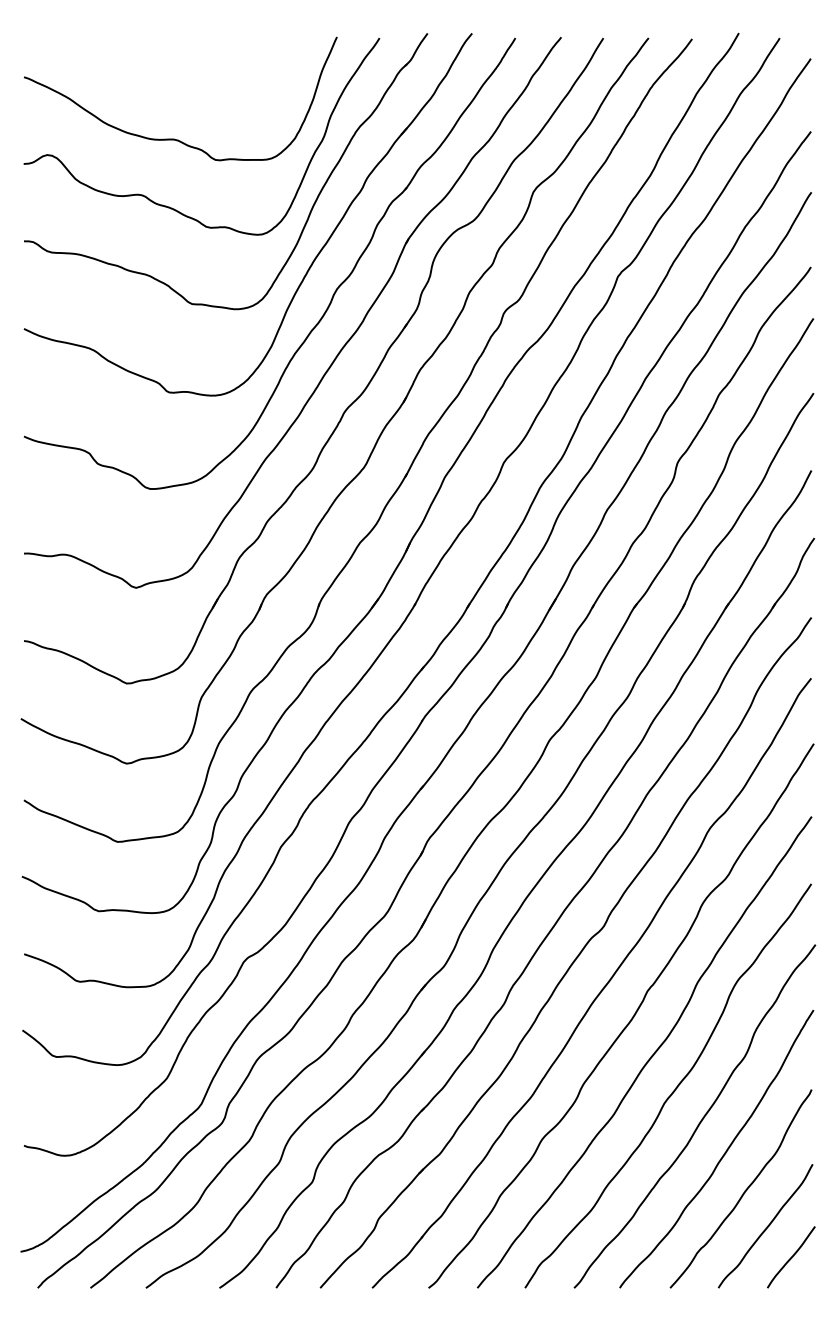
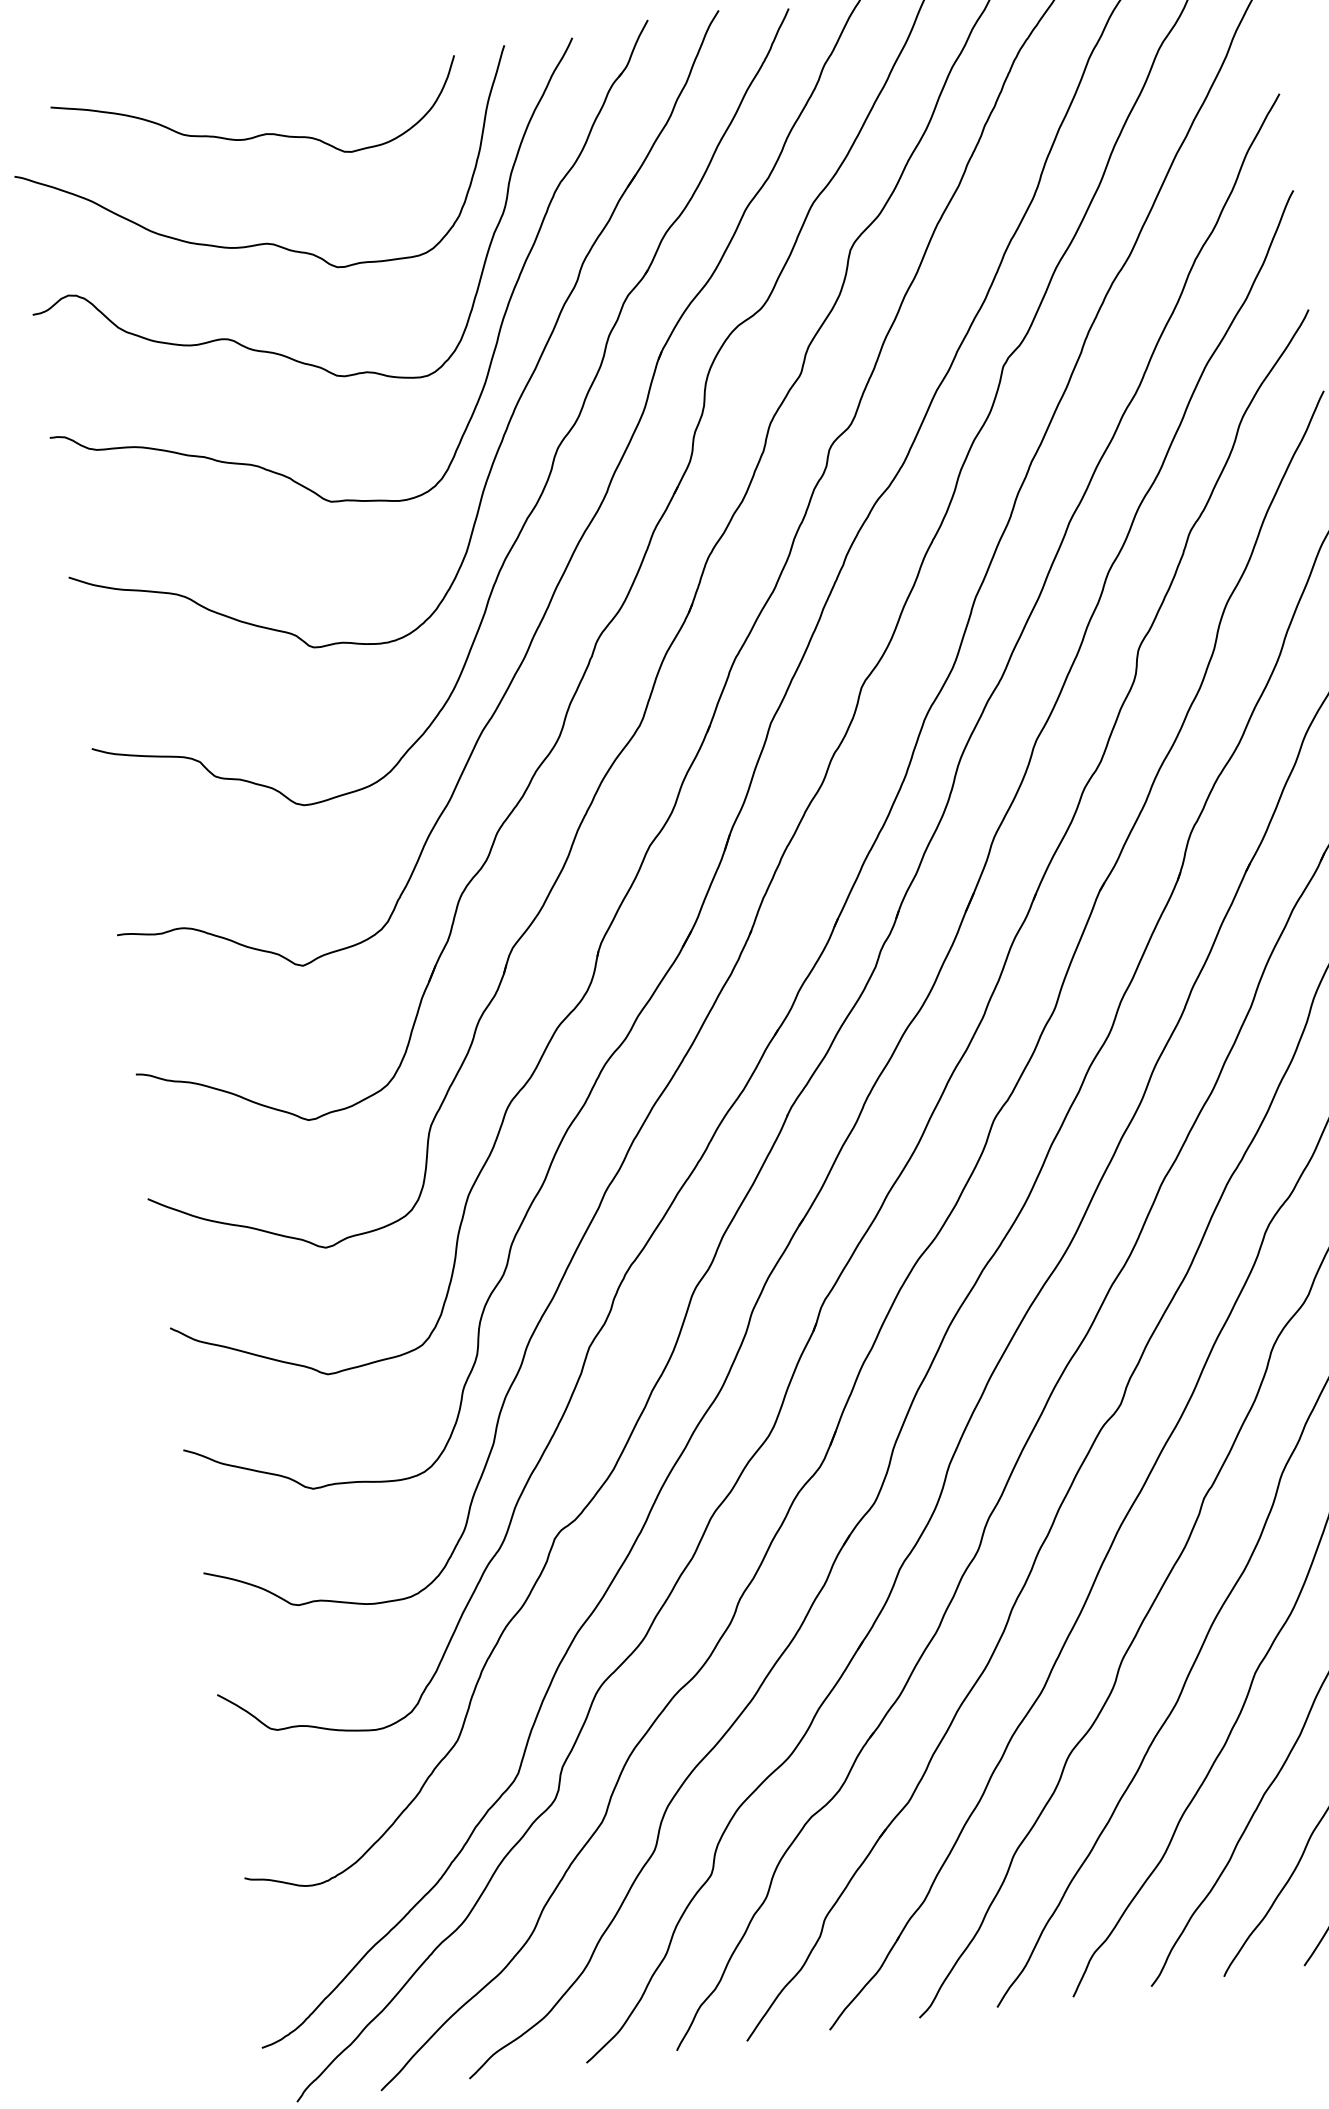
curve: (178, 71) -> (259, 134), added

